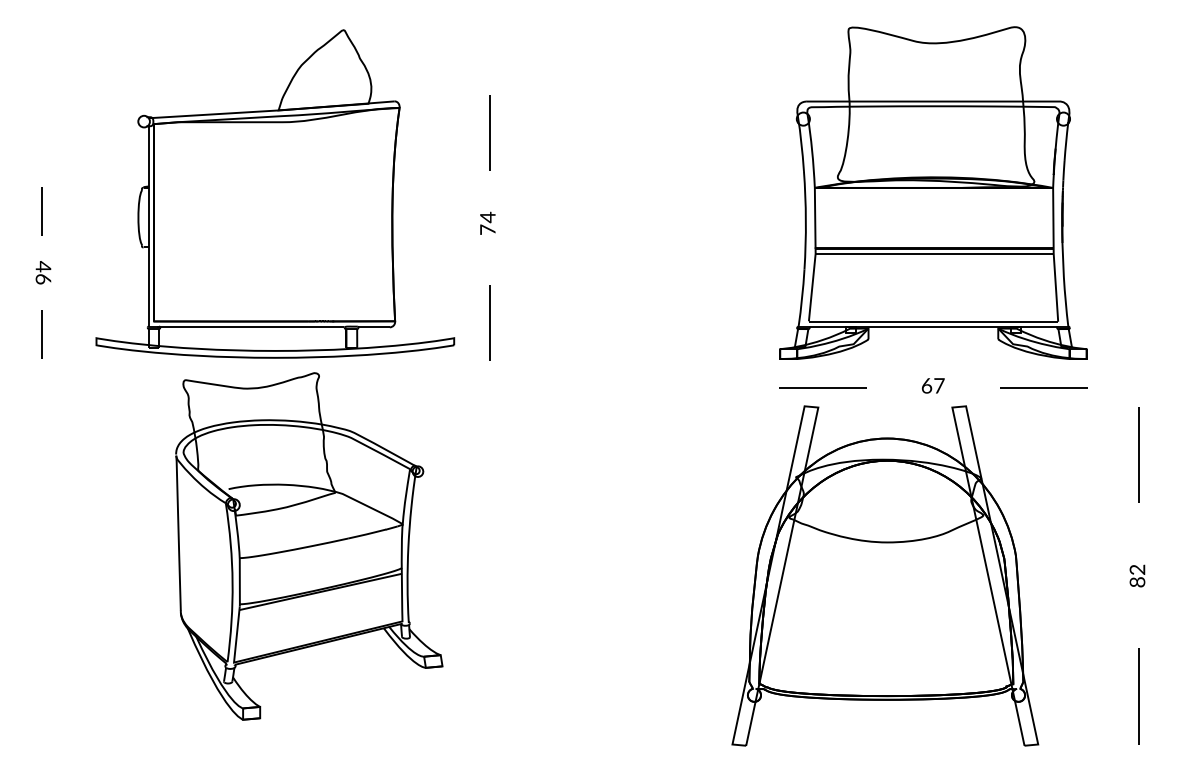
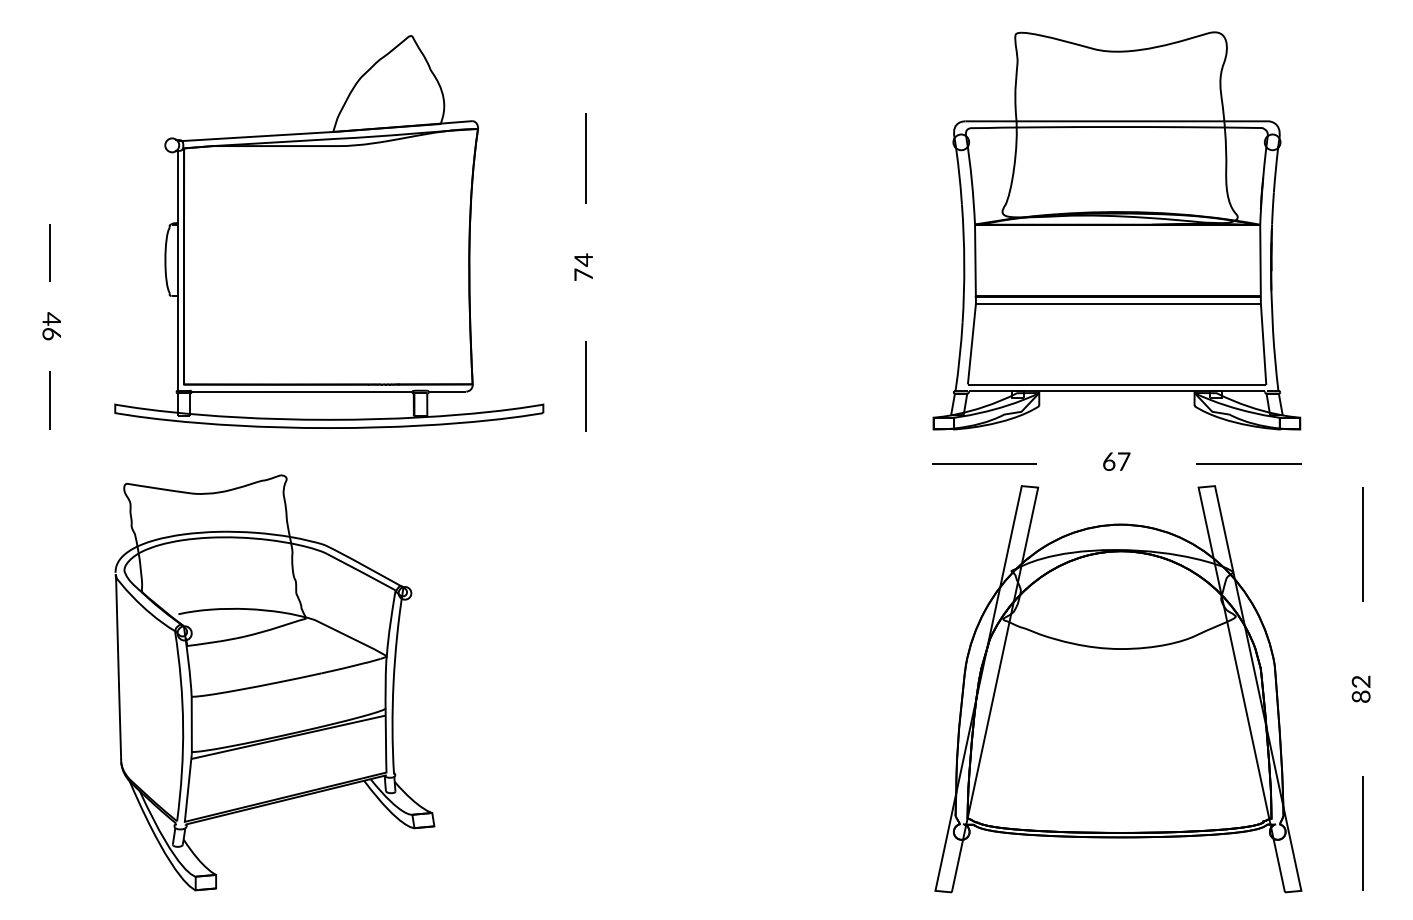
part: (308, 546) -> (274, 682), moved
part: (885, 576) -> (1118, 689), moved

